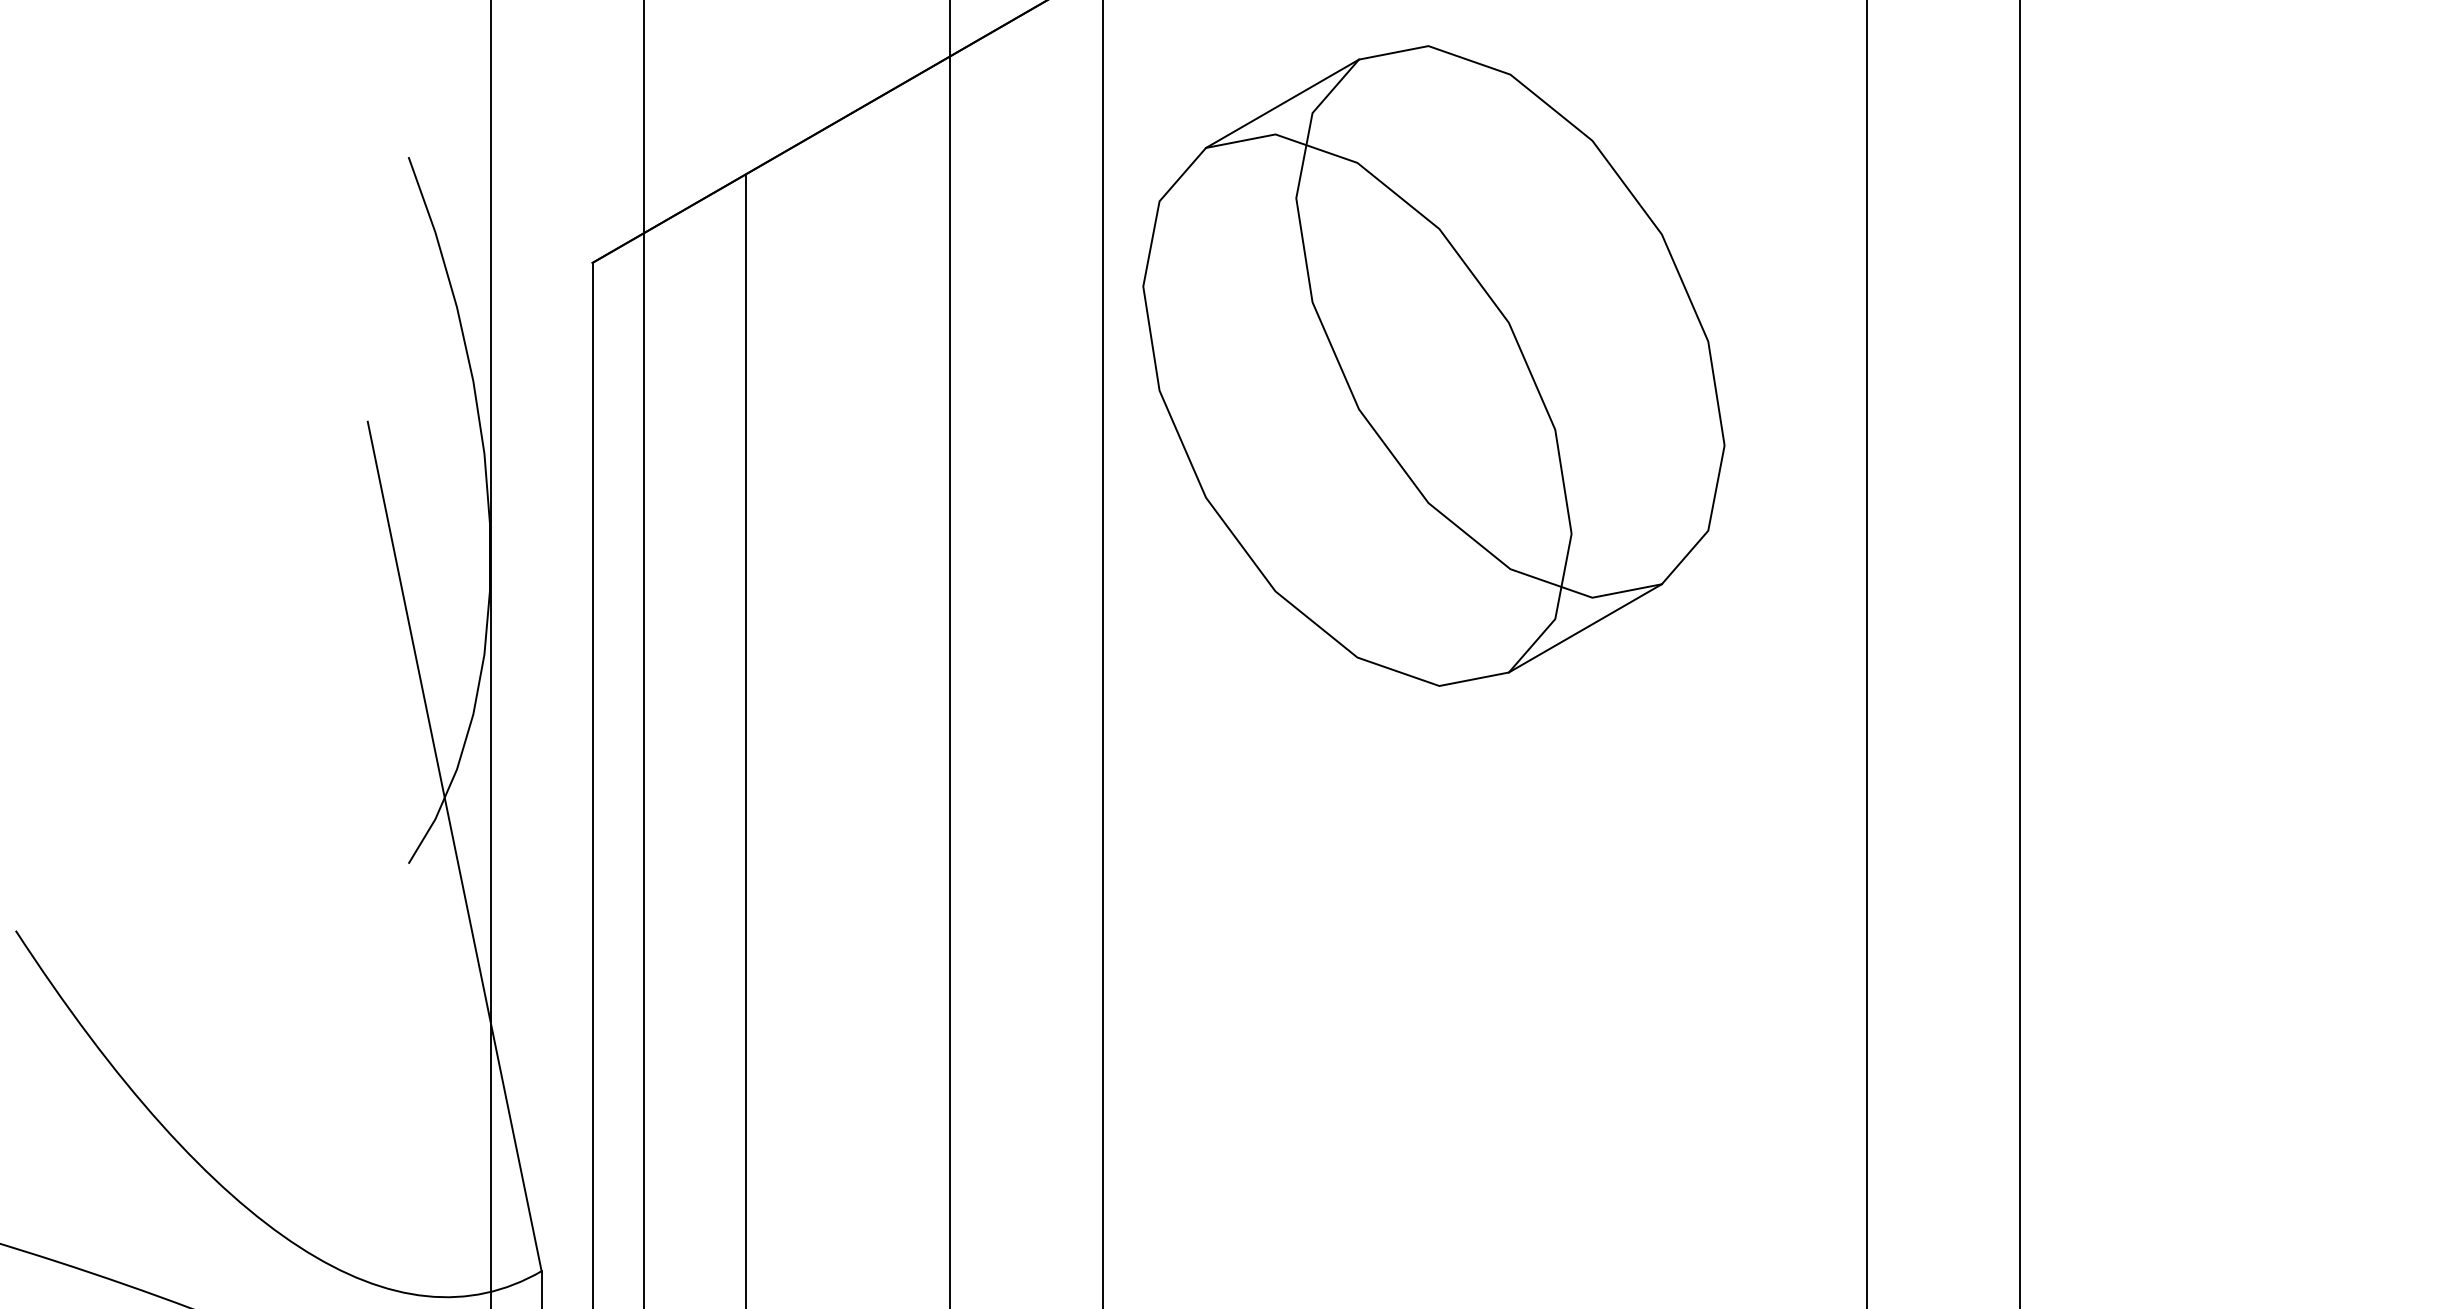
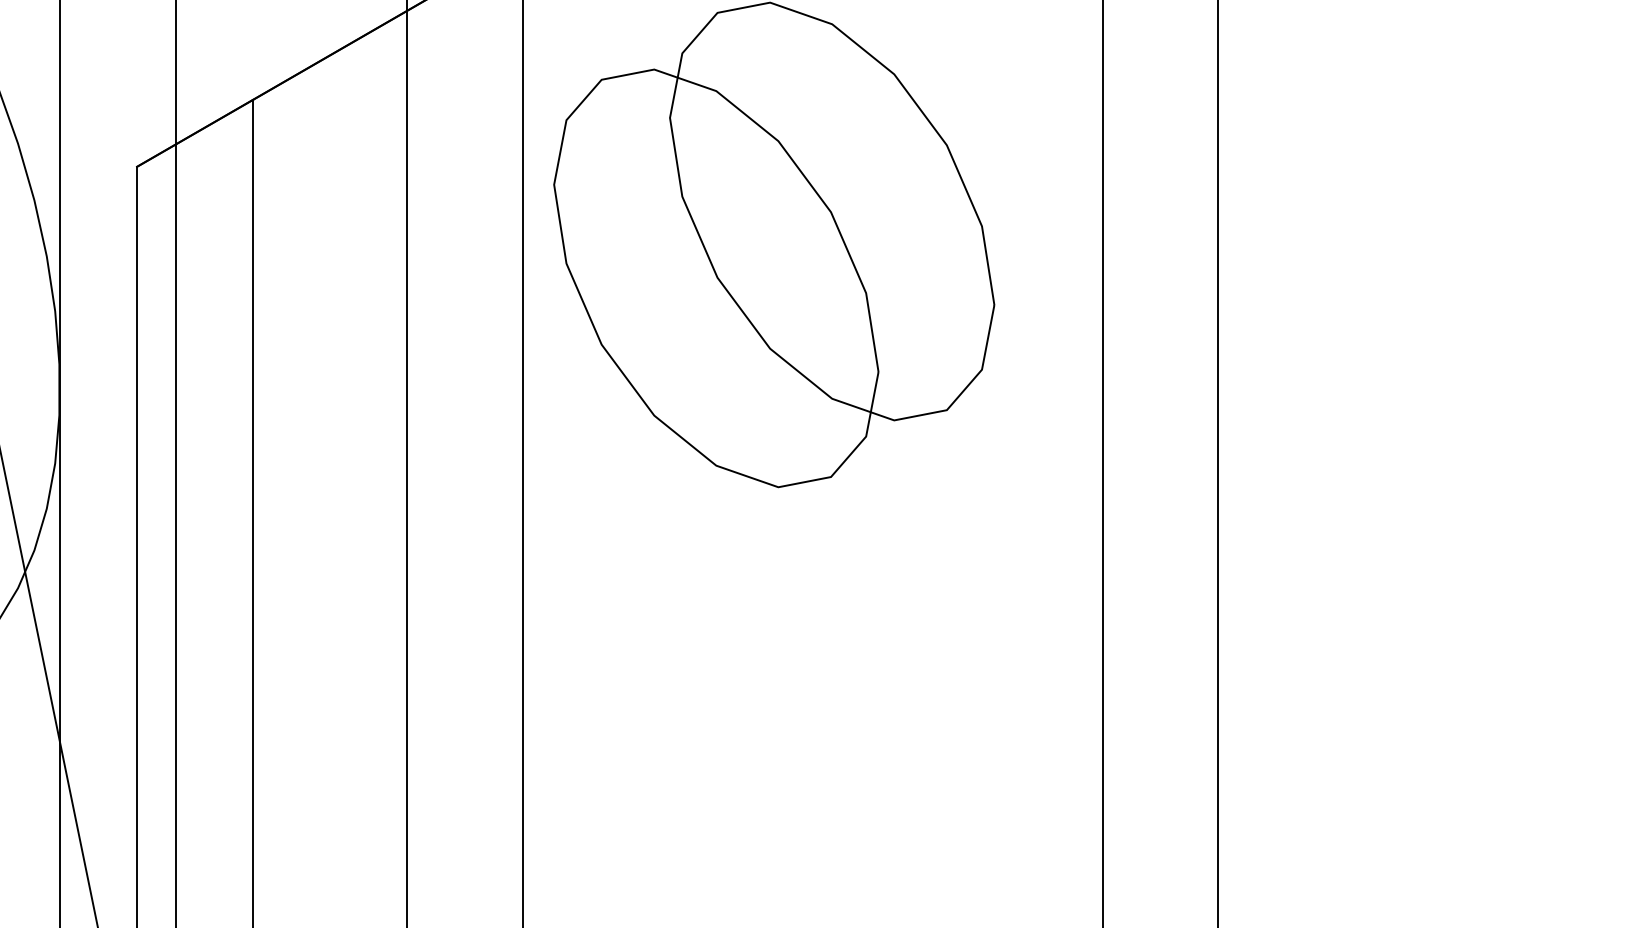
line: (1282, 103) -> (659, 46), removed
line: (1584, 628) -> (888, 443), removed

